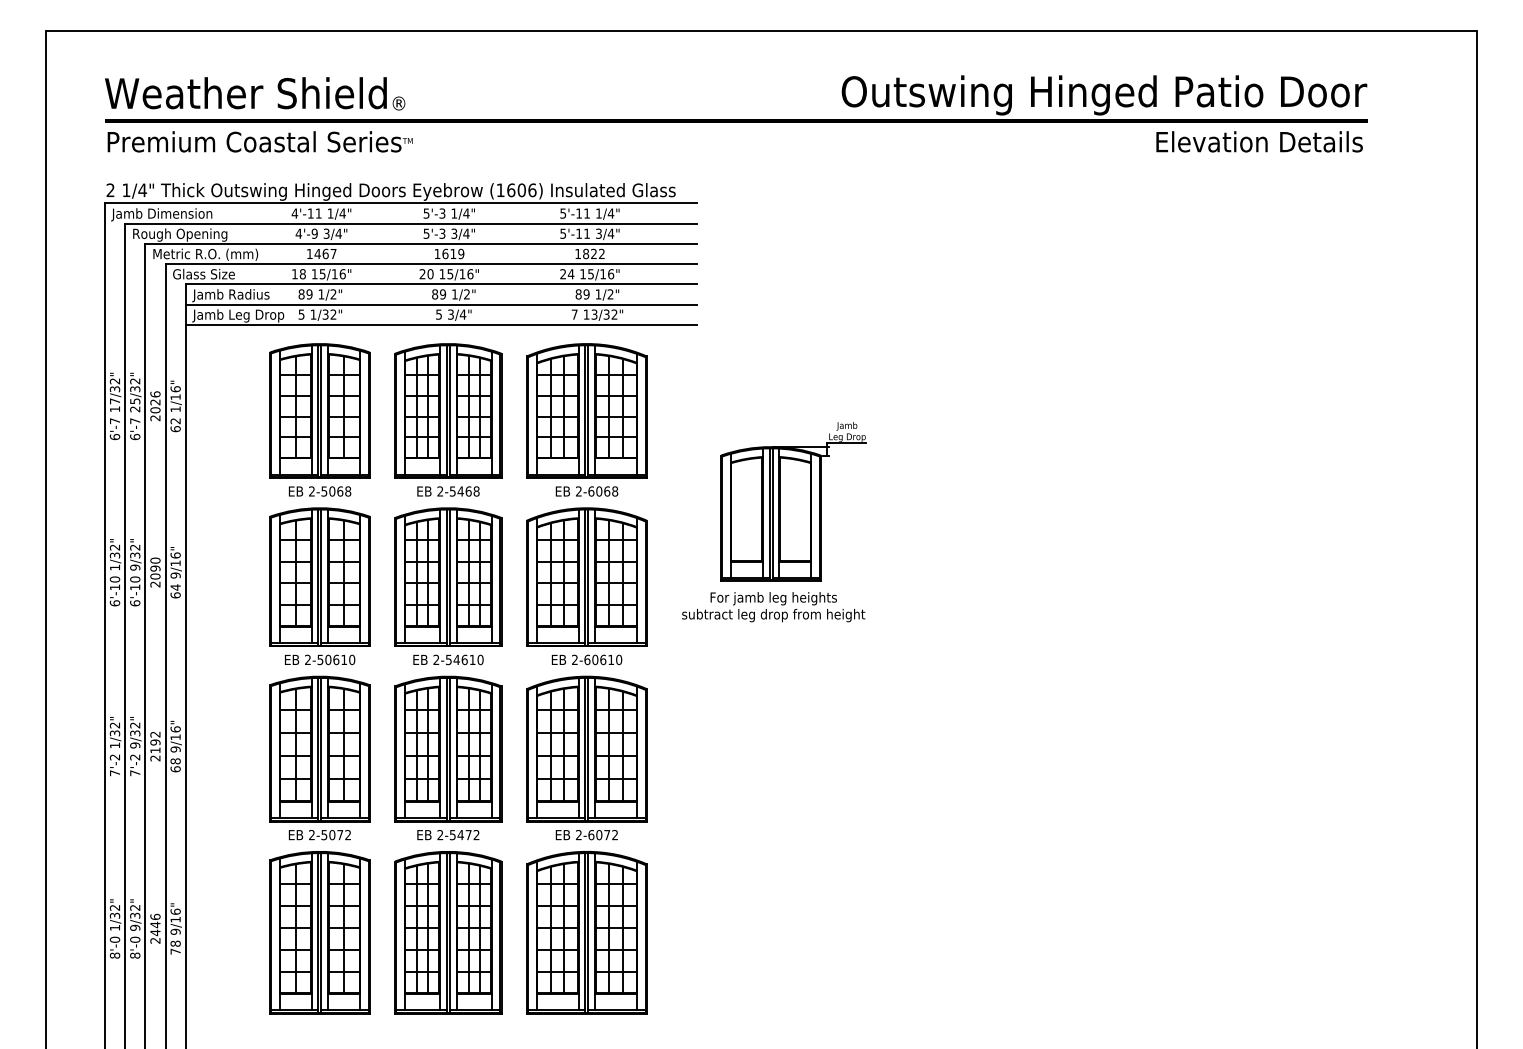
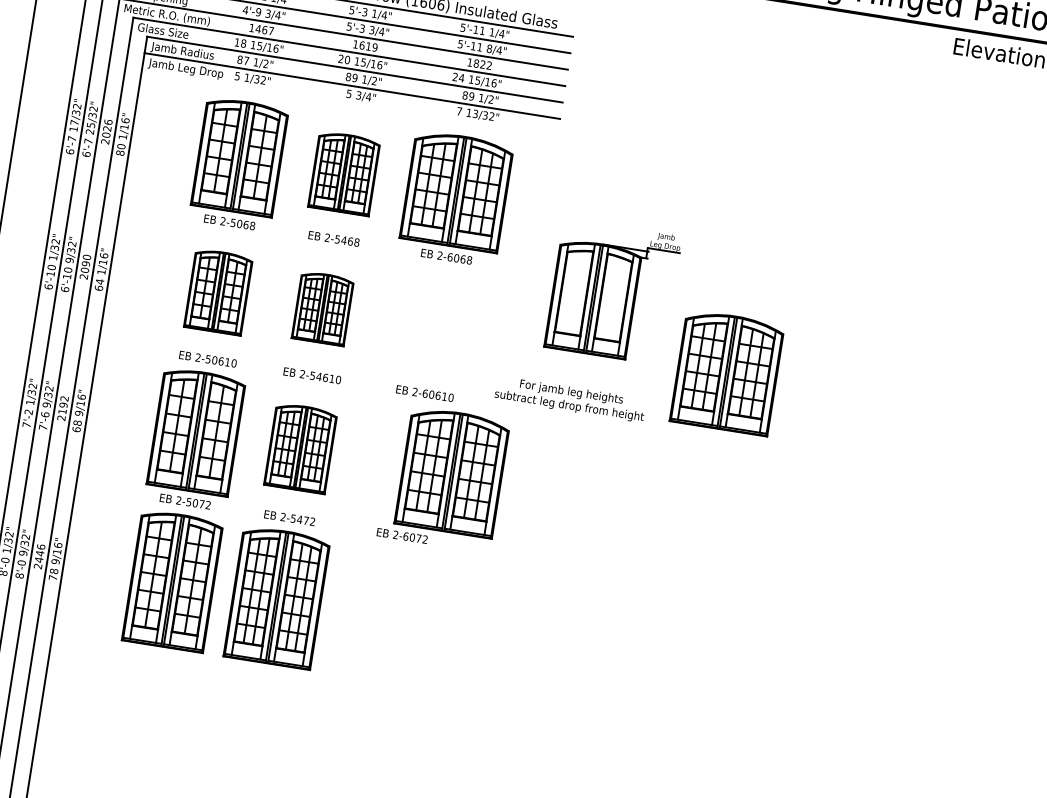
text: (598, 233) -> (489, 48), 3/4" -> 8/4"
text: (309, 294) -> (246, 60), 89 -> 87
line: (440, 324) -> (349, 102), removed
part: (448, 410) -> (344, 173), size x0.7
text: (175, 425) -> (120, 150), 62 -> 80
text: (175, 575) -> (101, 272), 9/16" -> 1/16"
part: (319, 576) -> (218, 291), size x0.7
part: (448, 576) -> (323, 308), size x0.6
part: (586, 576) -> (727, 372), moved
text: (773, 607) -> (570, 399), moved
part: (448, 748) -> (301, 447), size x0.7
part: (586, 748) -> (452, 471), moved
text: (135, 757) -> (45, 414), 7'-2 -> 7'-6
part: (586, 932) -> (389, 615), removed

